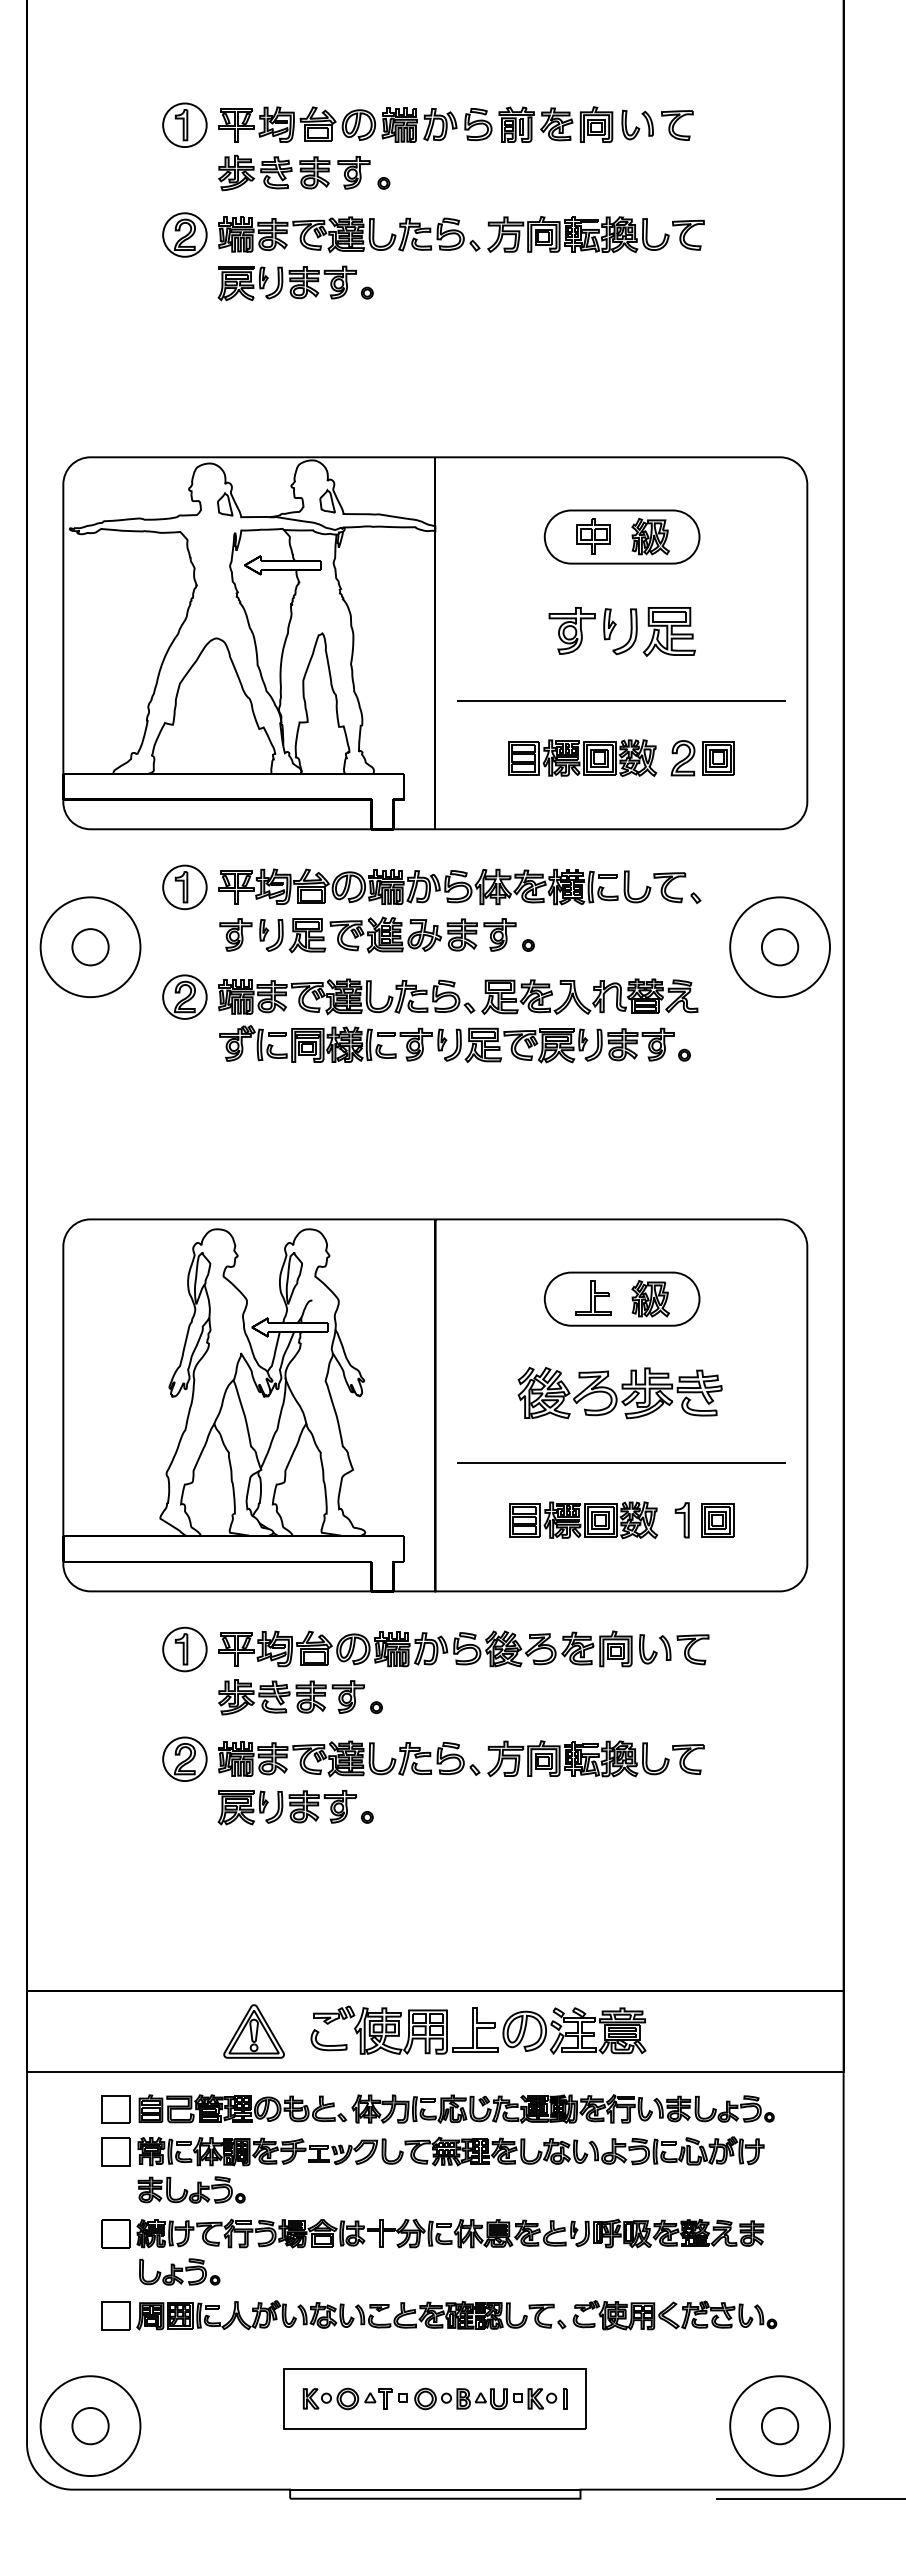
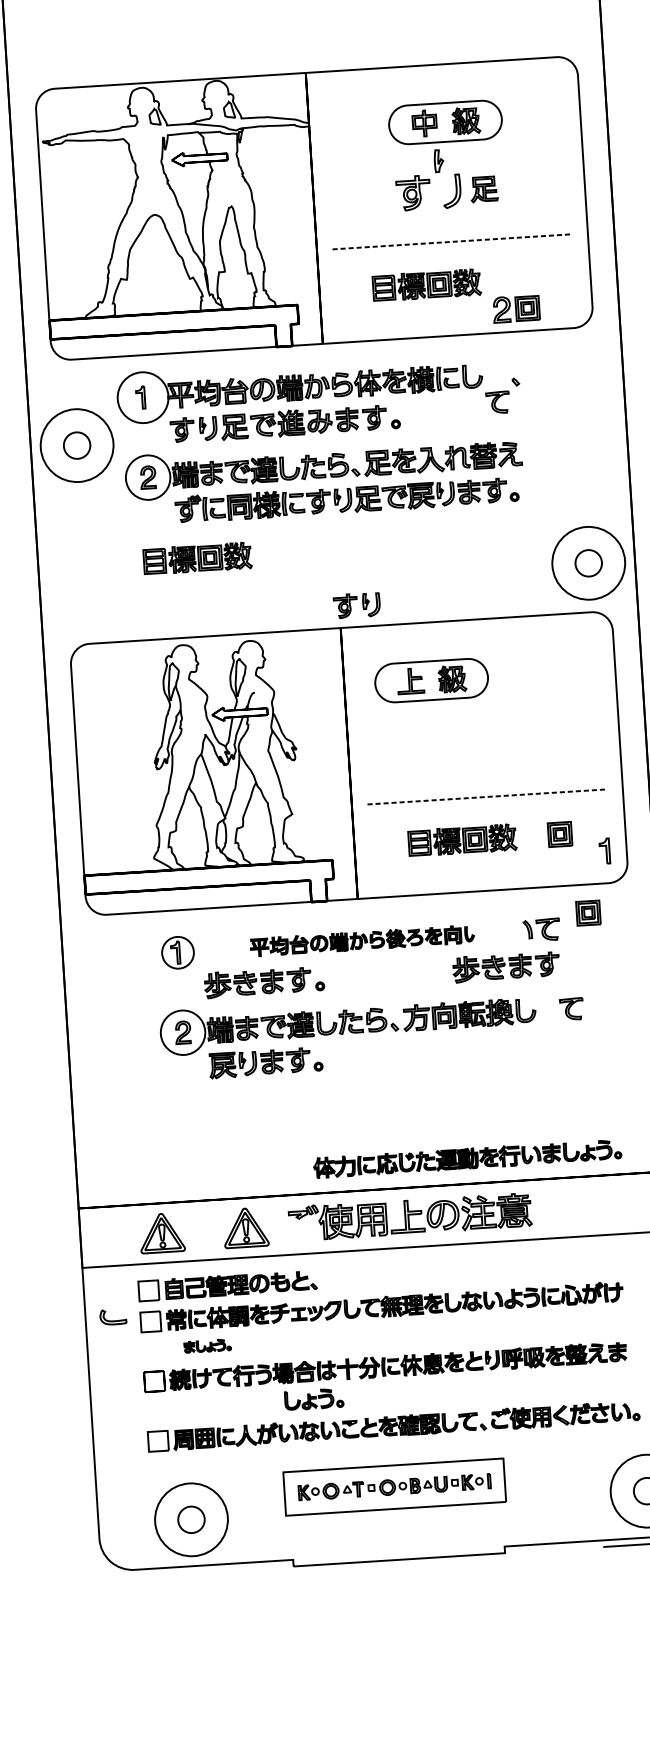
part: (609, 624) -> (438, 161), moved
part: (668, 631) -> (483, 189), size x0.7
line: (621, 700) -> (452, 241), solid -> dashed
part: (702, 758) -> (516, 309), moved
circle: (184, 887) -> (142, 397), size x1.6
part: (669, 887) -> (497, 402), moved
part: (779, 946) -> (588, 562), moved
circle: (184, 996) -> (147, 477), size x1.4
part: (245, 1111) -> (197, 558), added
part: (459, 1182) -> (356, 600), added
part: (621, 1298) -> (431, 680), moved
part: (619, 1393) -> (482, 746), removed
line: (621, 1462) -> (487, 796), solid -> dashed
part: (681, 1520) -> (604, 851), moved
part: (749, 1630) -> (588, 913), added
part: (437, 1648) -> (361, 940), size x0.7
part: (632, 1697) -> (506, 967), added
circle: (184, 1759) -> (182, 1032), size x1.4
part: (688, 1759) -> (571, 1009), moved
part: (138, 2031) -> (161, 1233), added
part: (328, 2040) -> (112, 1317), moved
part: (562, 2108) -> (467, 1158), moved
part: (191, 2189) -> (207, 1345), size x0.6
part: (179, 2271) -> (314, 1399), moved
part: (90, 2425) -> (191, 1519), moved
line: (435, 2489) -> (399, 1553), removed

